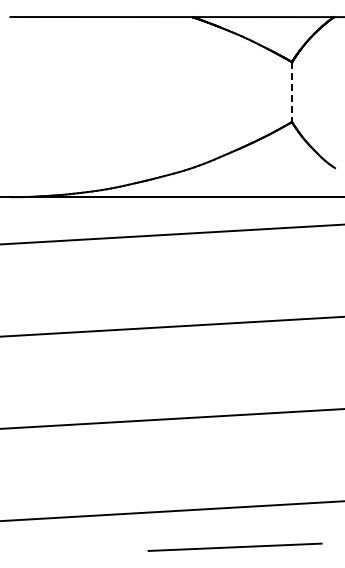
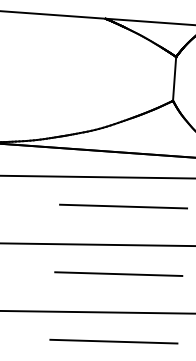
line: (291, 92) -> (174, 79), dashed -> solid
line: (234, 270) -> (123, 206), added
line: (234, 362) -> (118, 273), added
line: (234, 454) -> (113, 341), added

